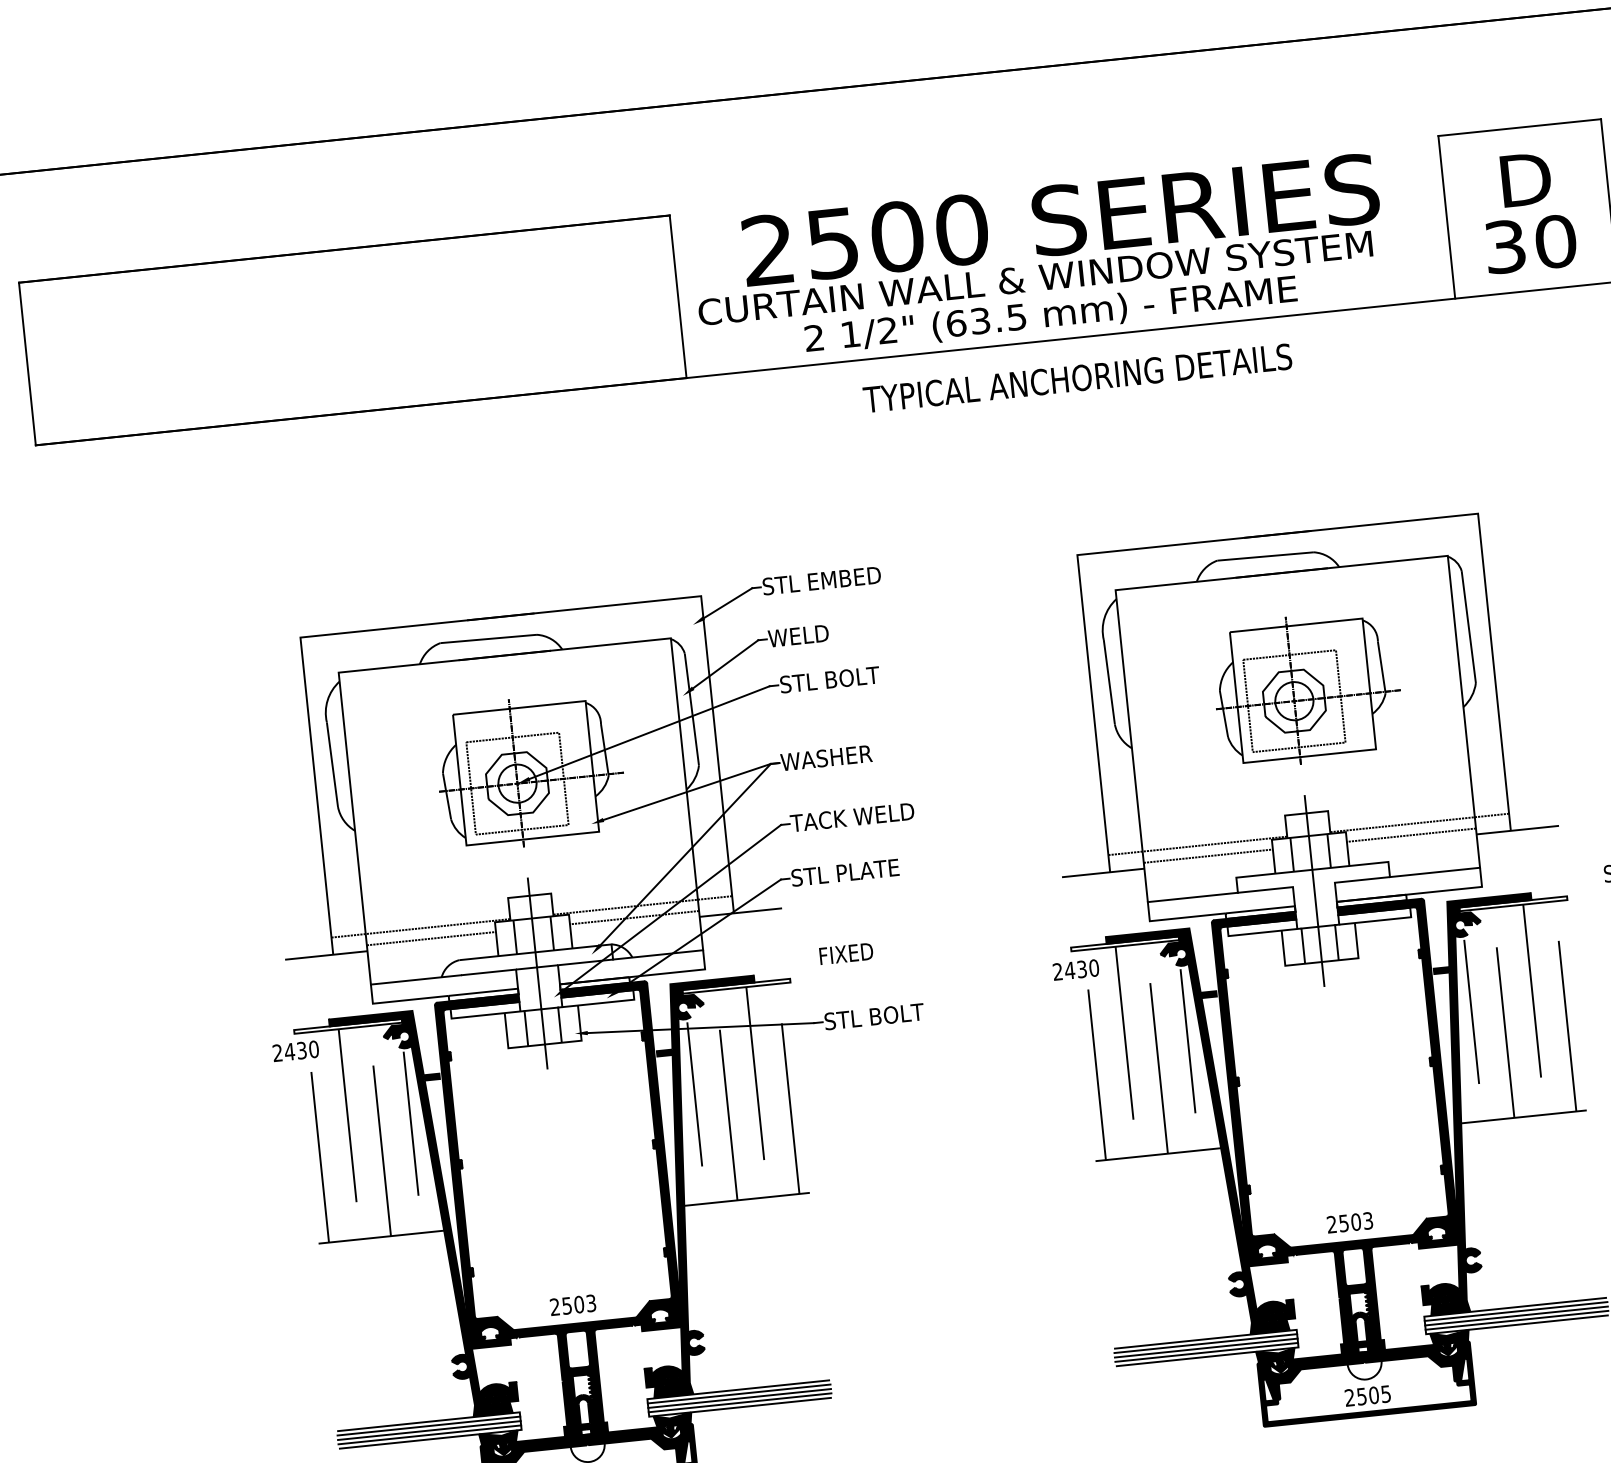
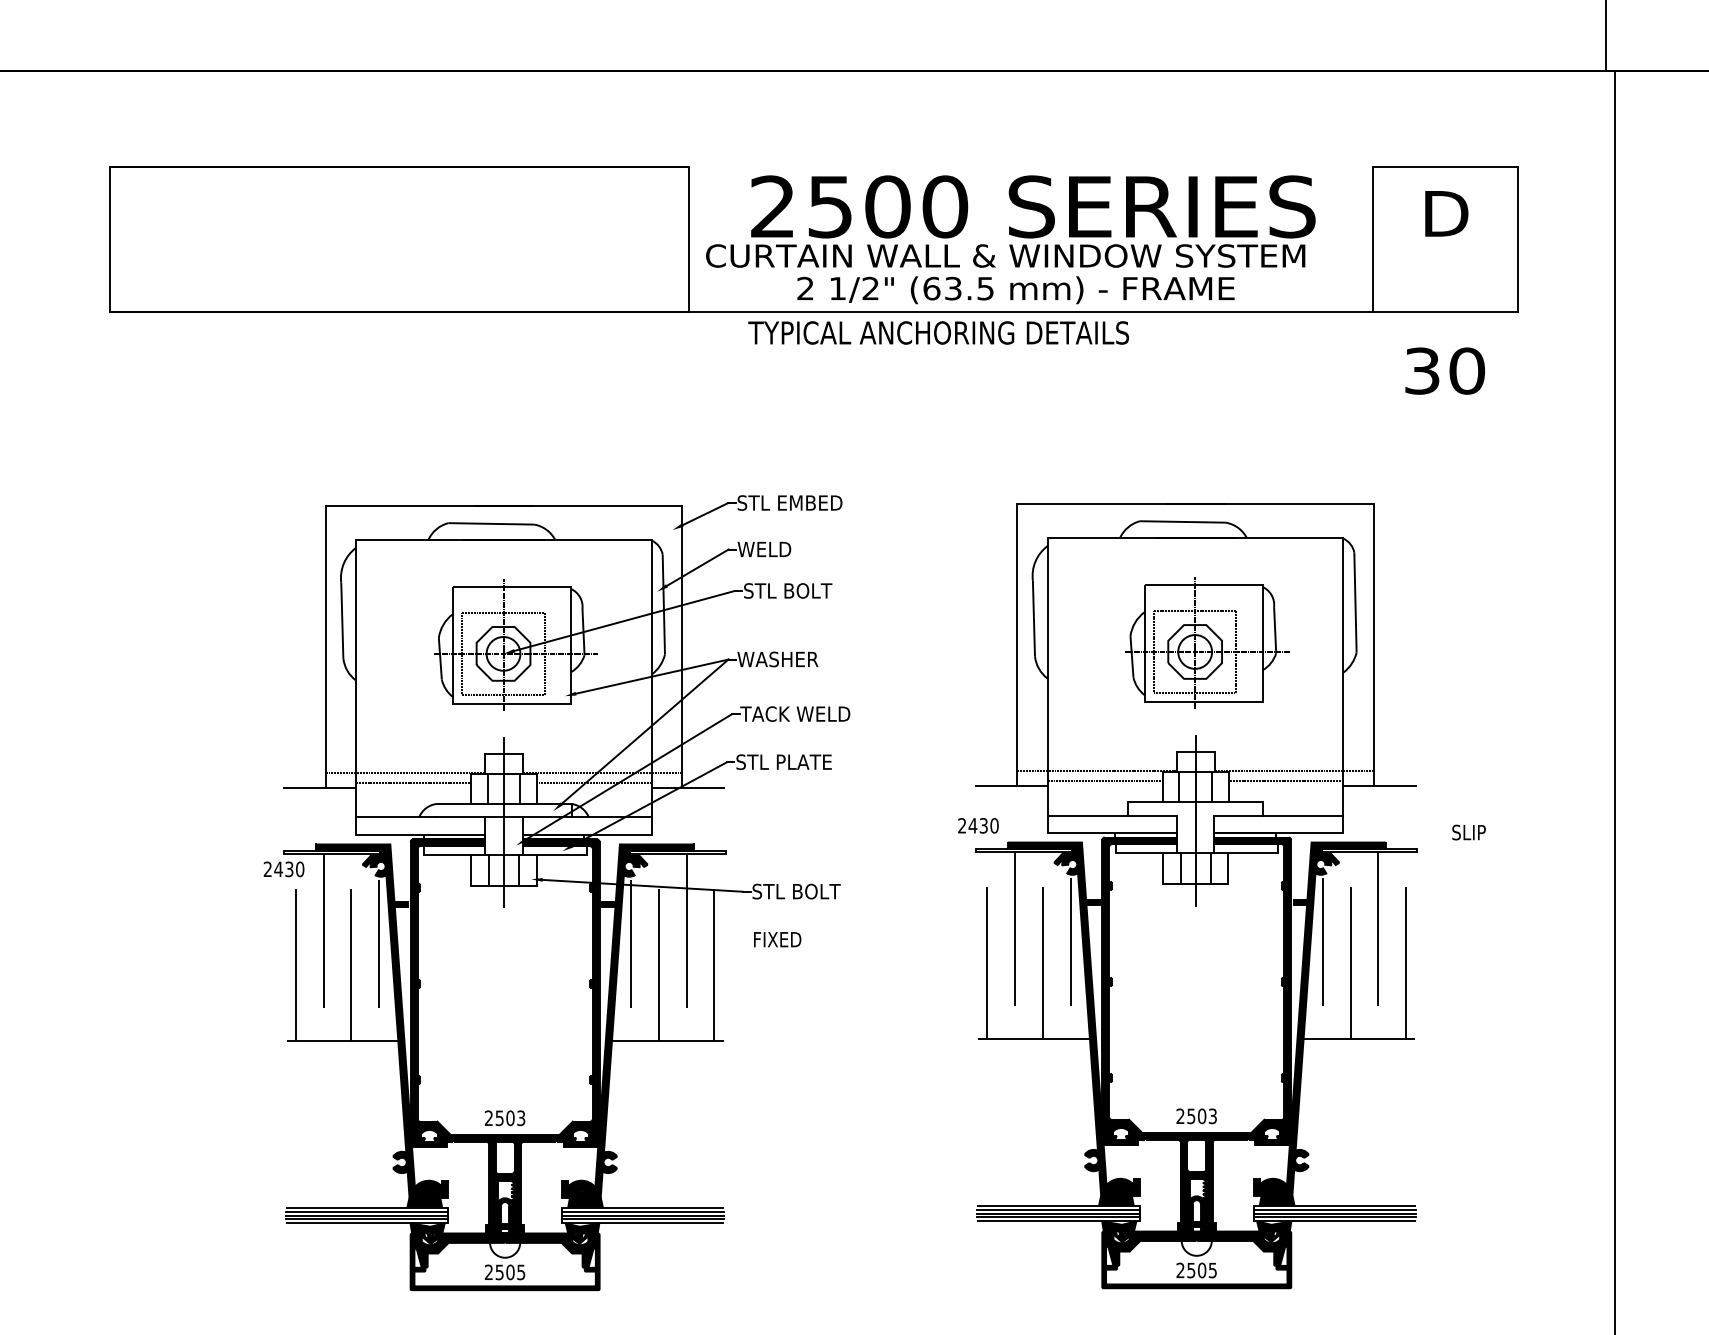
text: (1530, 243) -> (1444, 370), moved
text: (1077, 377) -> (938, 332), moved
text: (846, 953) -> (777, 939), moved
text: (1076, 969) -> (978, 825), moved

